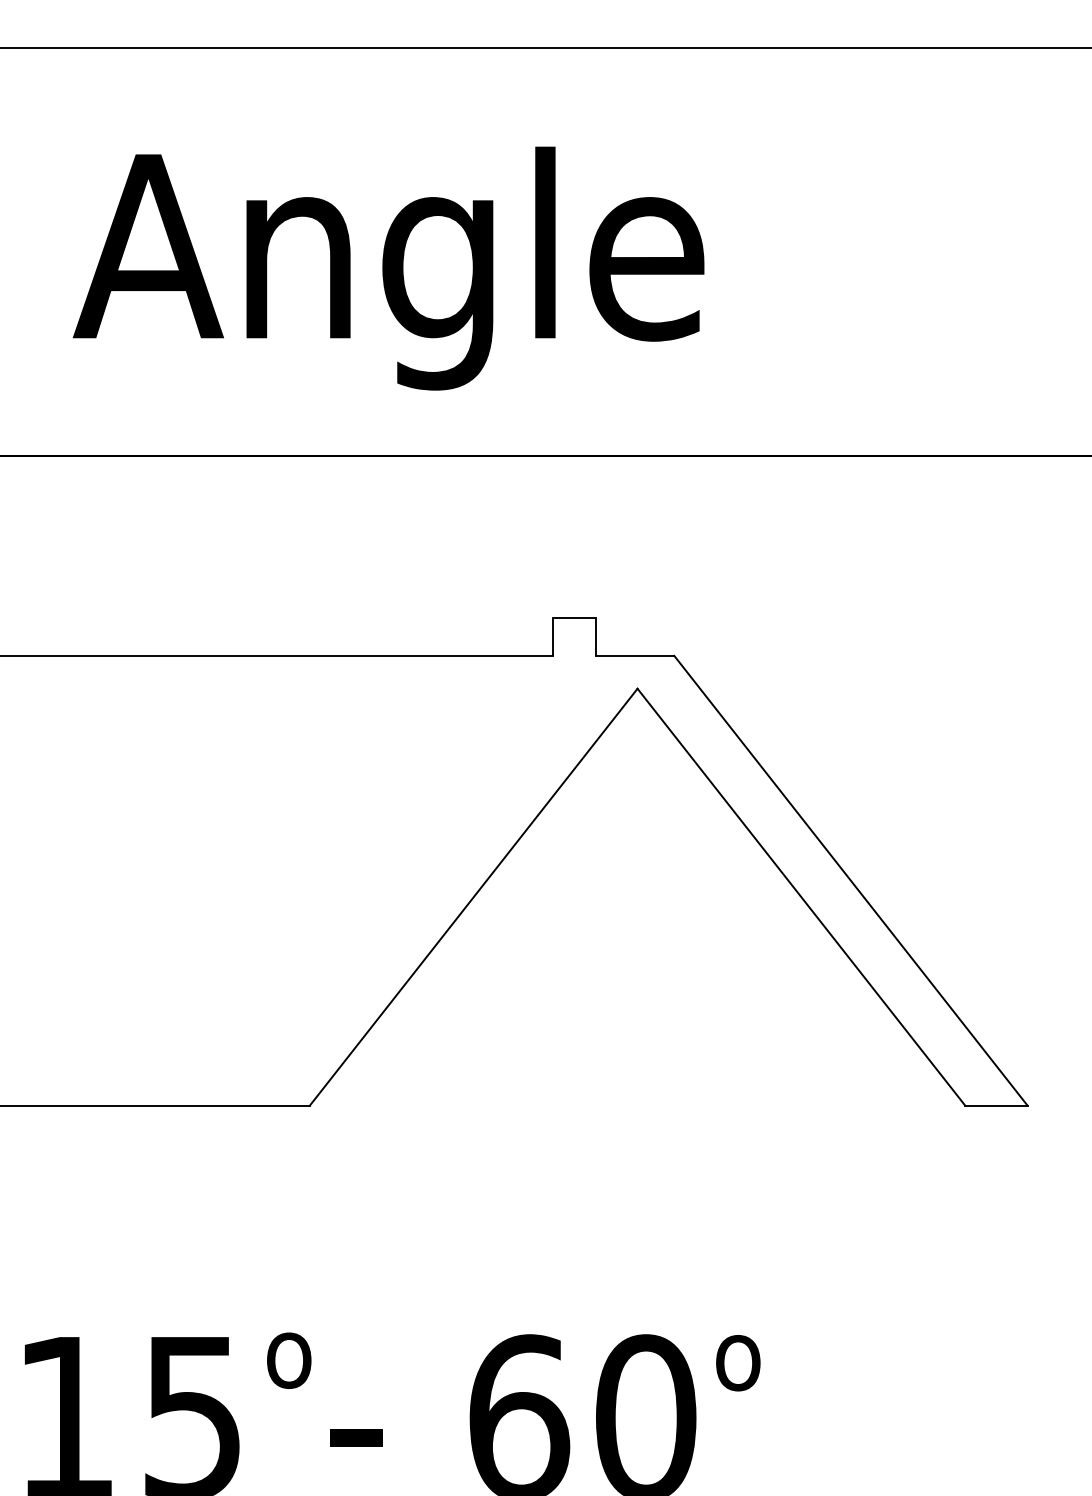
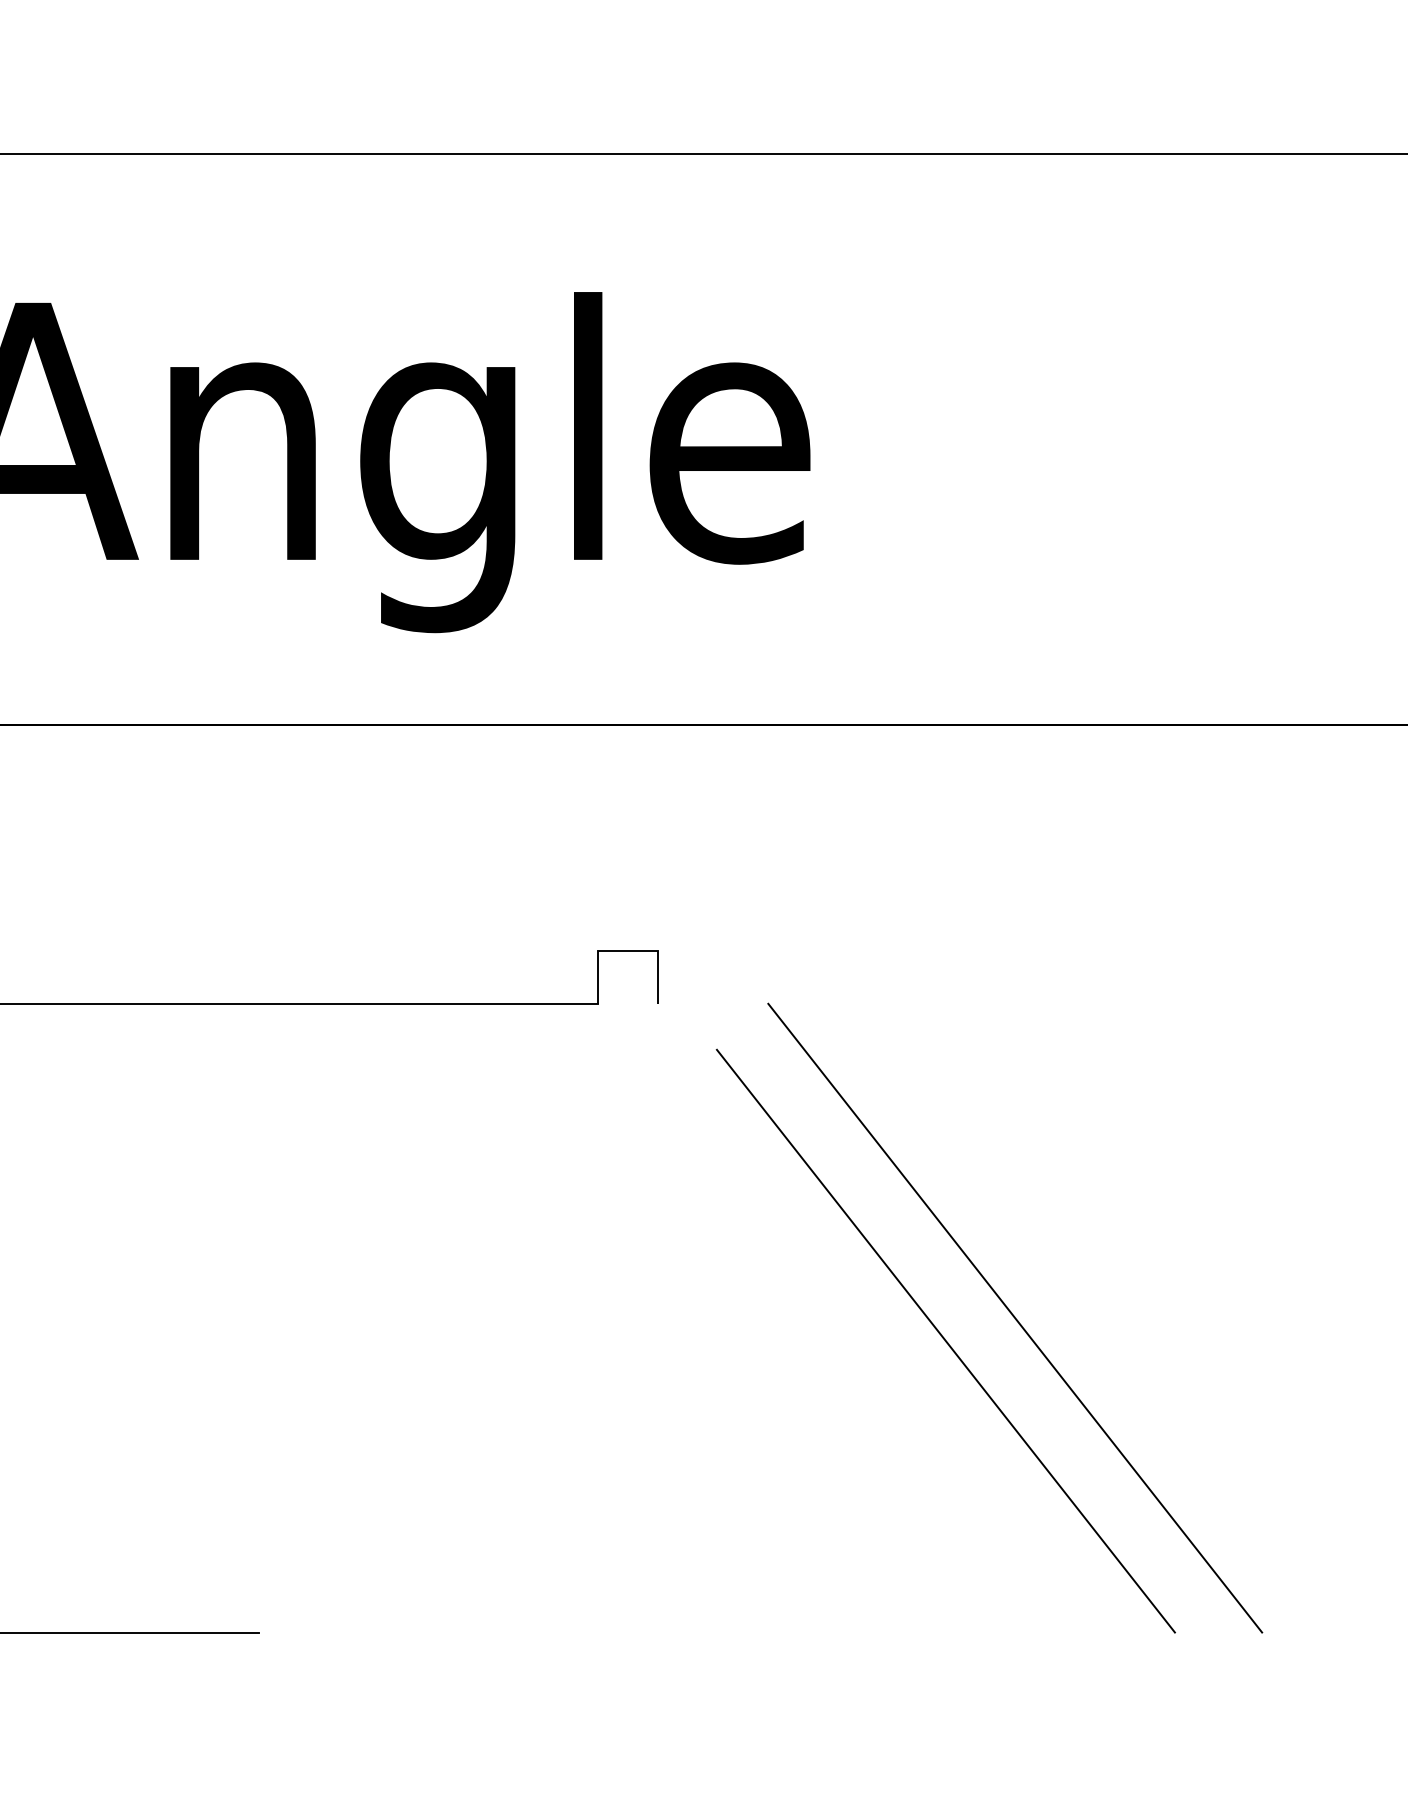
line: (634, 655) -> (712, 1003), removed
line: (473, 896) -> (487, 1340), removed
line: (996, 1105) -> (1218, 1632), removed

